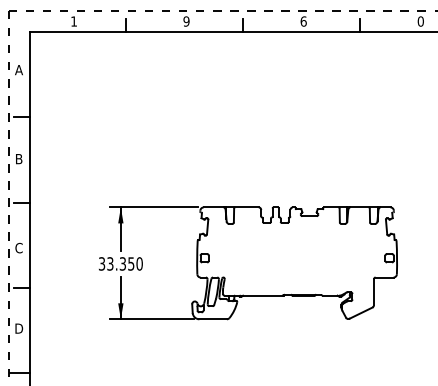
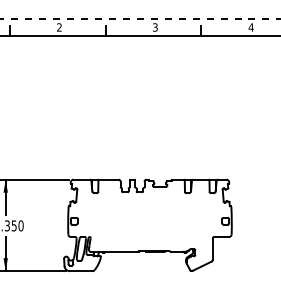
text: (186, 21) -> (59, 27), 9 -> 2
text: (303, 21) -> (155, 27), 6 -> 3
text: (420, 21) -> (250, 27), 0 -> 4

